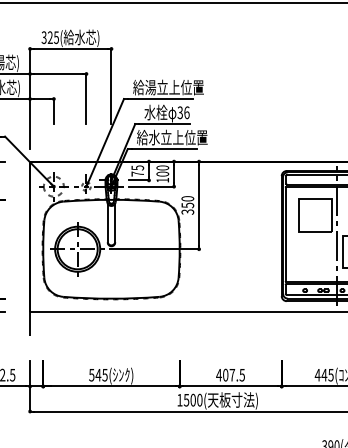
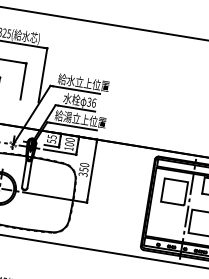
text: (150, 87) -> (70, 80), 給湯立上位置 -> 給水立上位置
text: (154, 137) -> (67, 117), 給水立上位置 -> 給湯立上位置
text: (137, 173) -> (51, 140), 75 -> 55

